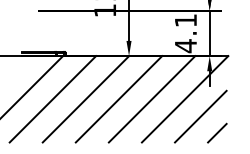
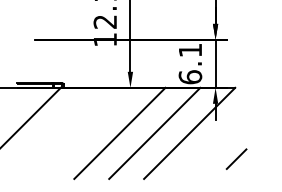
text: (185, 46) -> (190, 77), 4.1 -> 6.1
line: (52, 98) -> (49, 132), removed
line: (85, 98) -> (84, 132), removed
line: (200, 116) -> (205, 151), removed
line: (217, 132) -> (236, 158), moved

